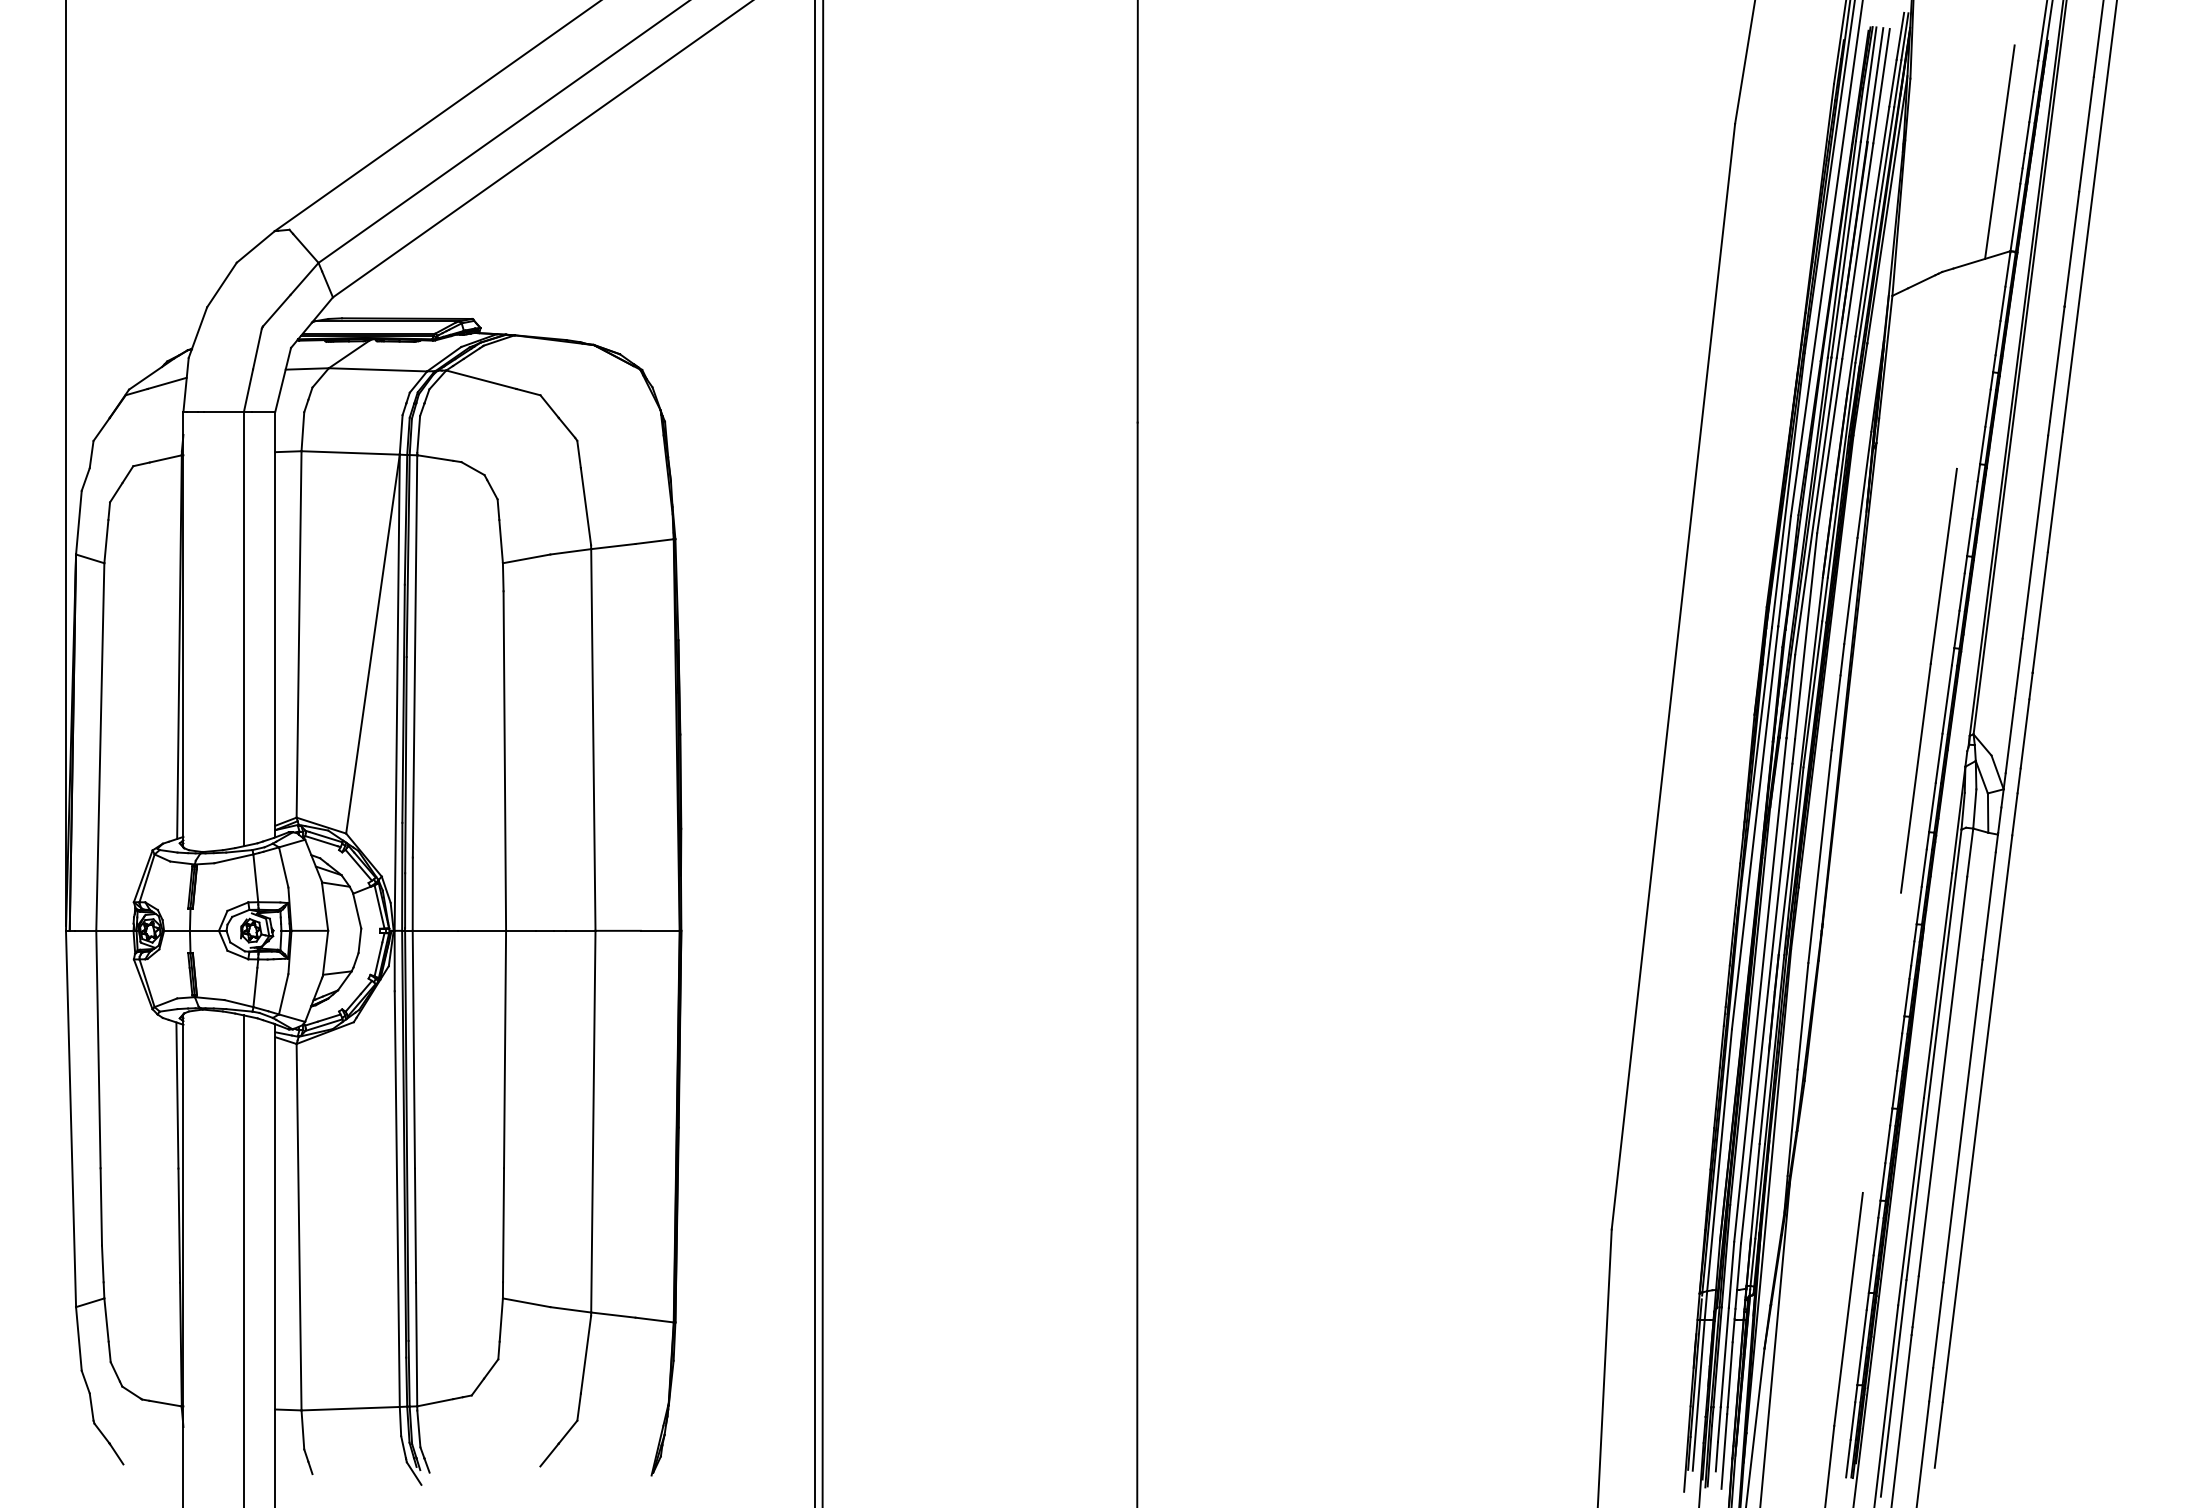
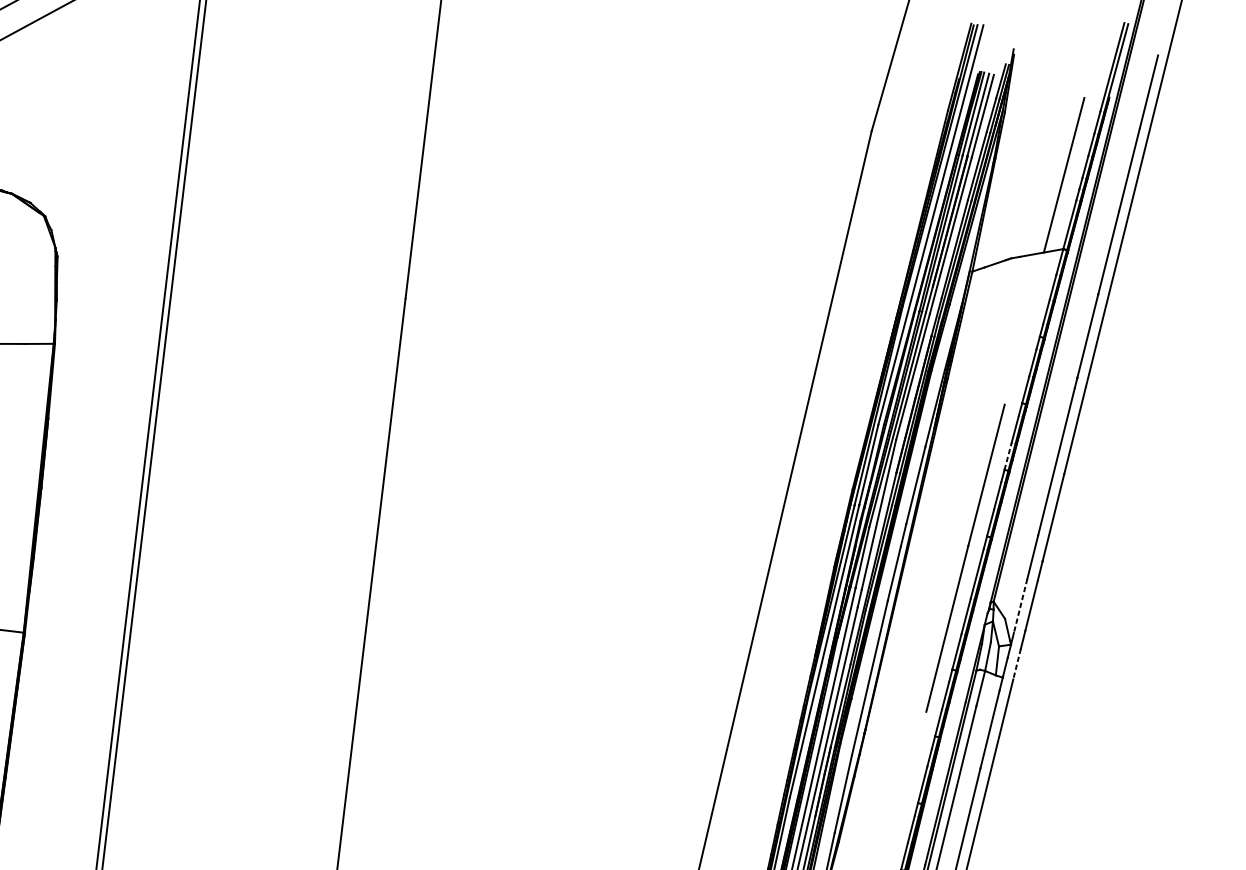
line: (1969, 537) -> (1007, 456), solid -> dashed
line: (2010, 736) -> (1020, 606), solid -> dashed
line: (2014, 814) -> (1016, 664), solid -> dashed

